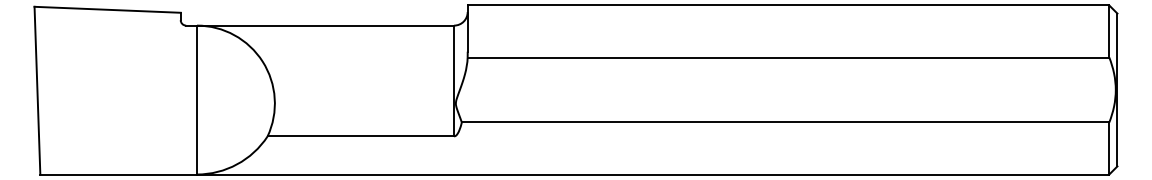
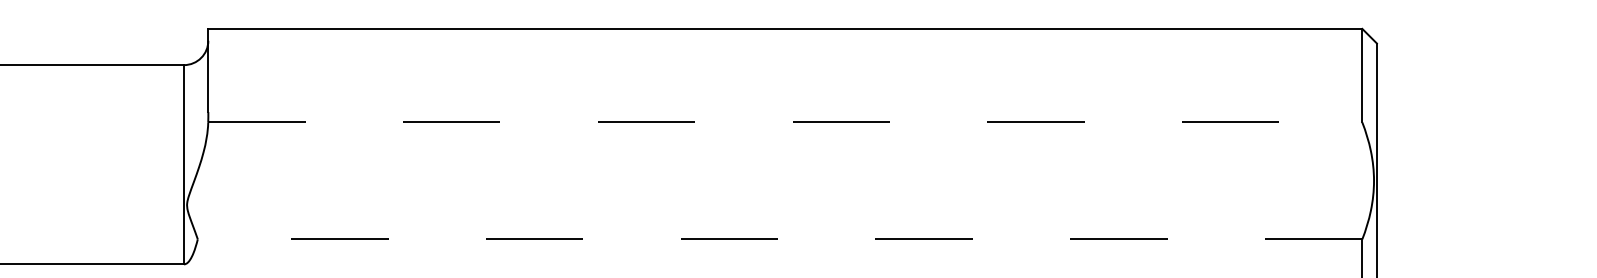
line: (788, 57) -> (785, 122), solid -> dashed
line: (785, 122) -> (779, 239), solid -> dashed

